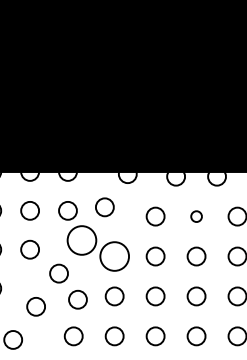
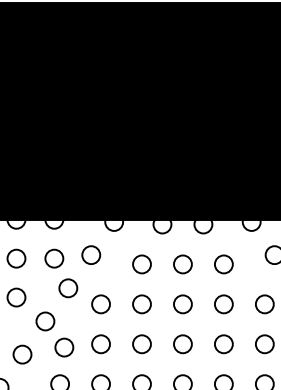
circle: (196, 216) -> (182, 264), size x1.67
circle: (82, 240) -> (68, 288), size x0.62
circle: (115, 256) -> (101, 304), size x0.62

